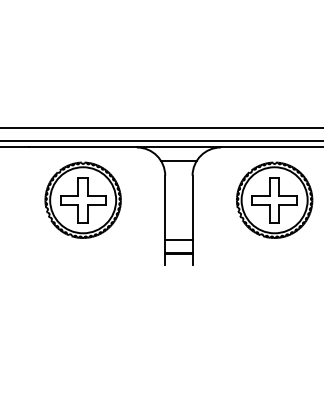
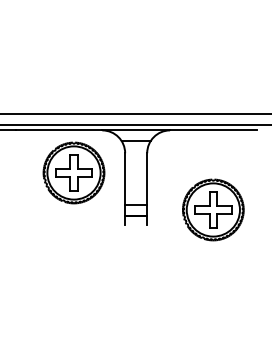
part: (82, 199) -> (73, 172), moved
part: (274, 199) -> (213, 209), moved

